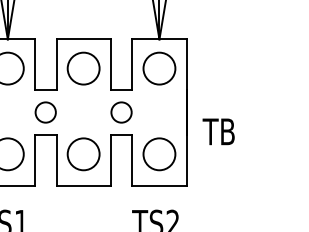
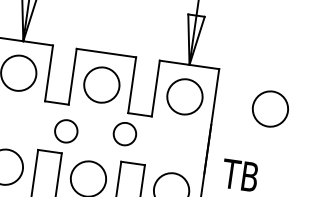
circle: (237, 68) -> (270, 108), added
circle: (45, 112) -> (66, 131), moved
circle: (121, 112) -> (124, 134), moved

